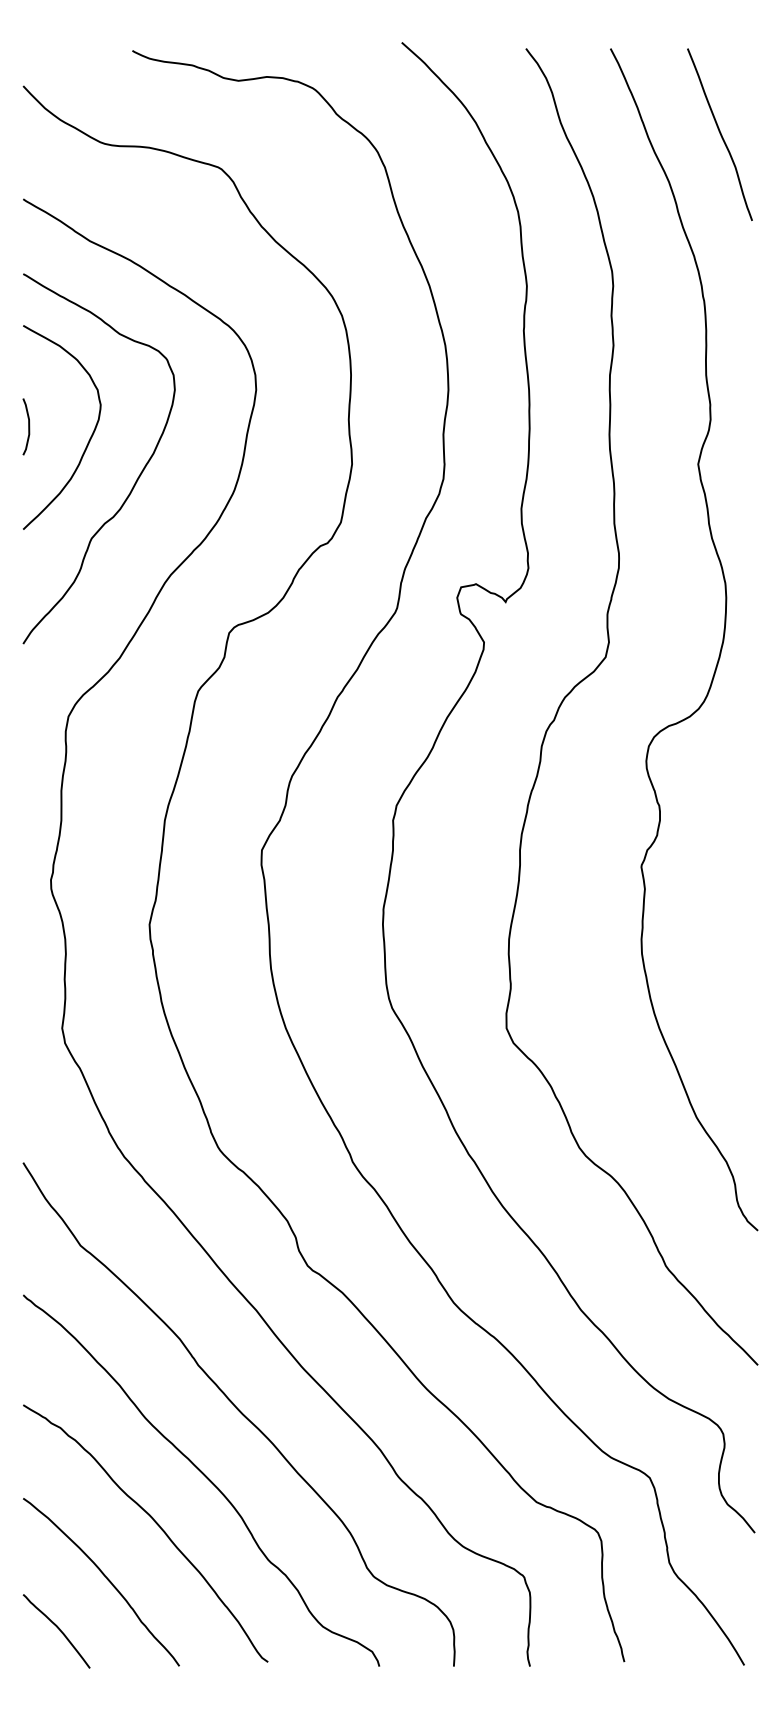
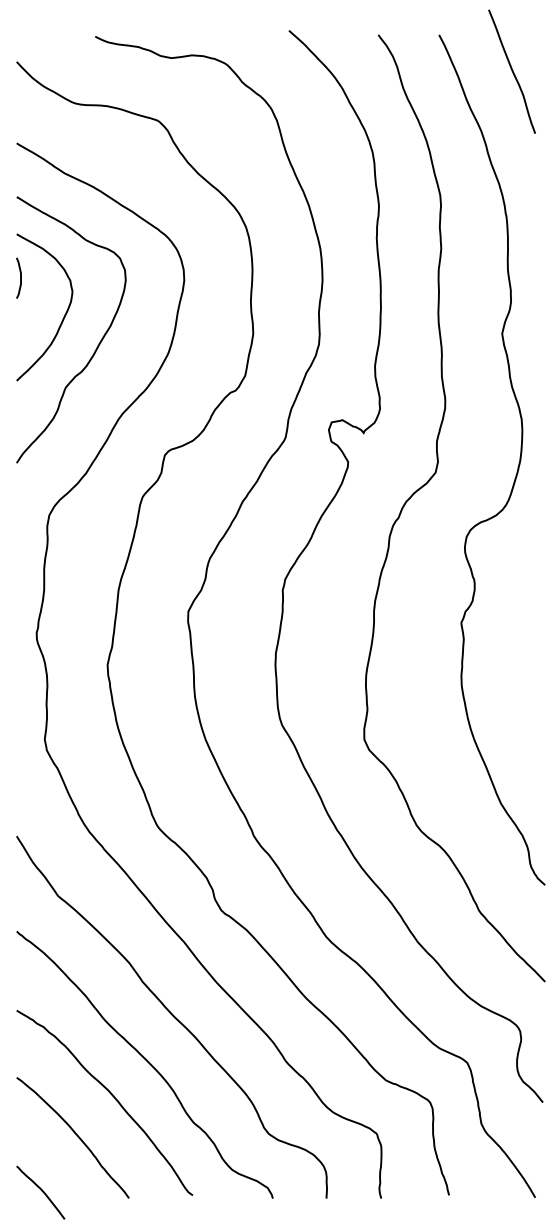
curve: (719, 133) -> (511, 70), moved
curve: (28, 426) -> (20, 277), moved
curve: (58, 1629) -> (42, 1191), moved

